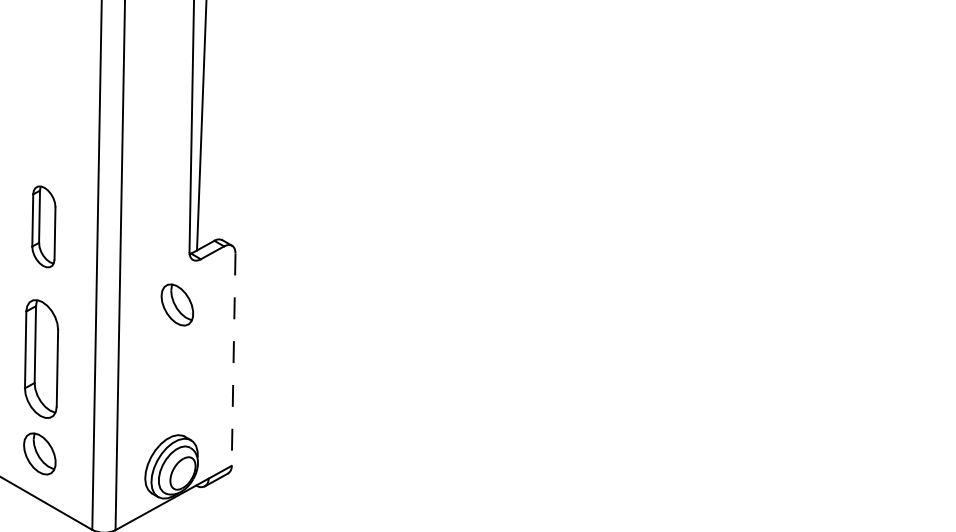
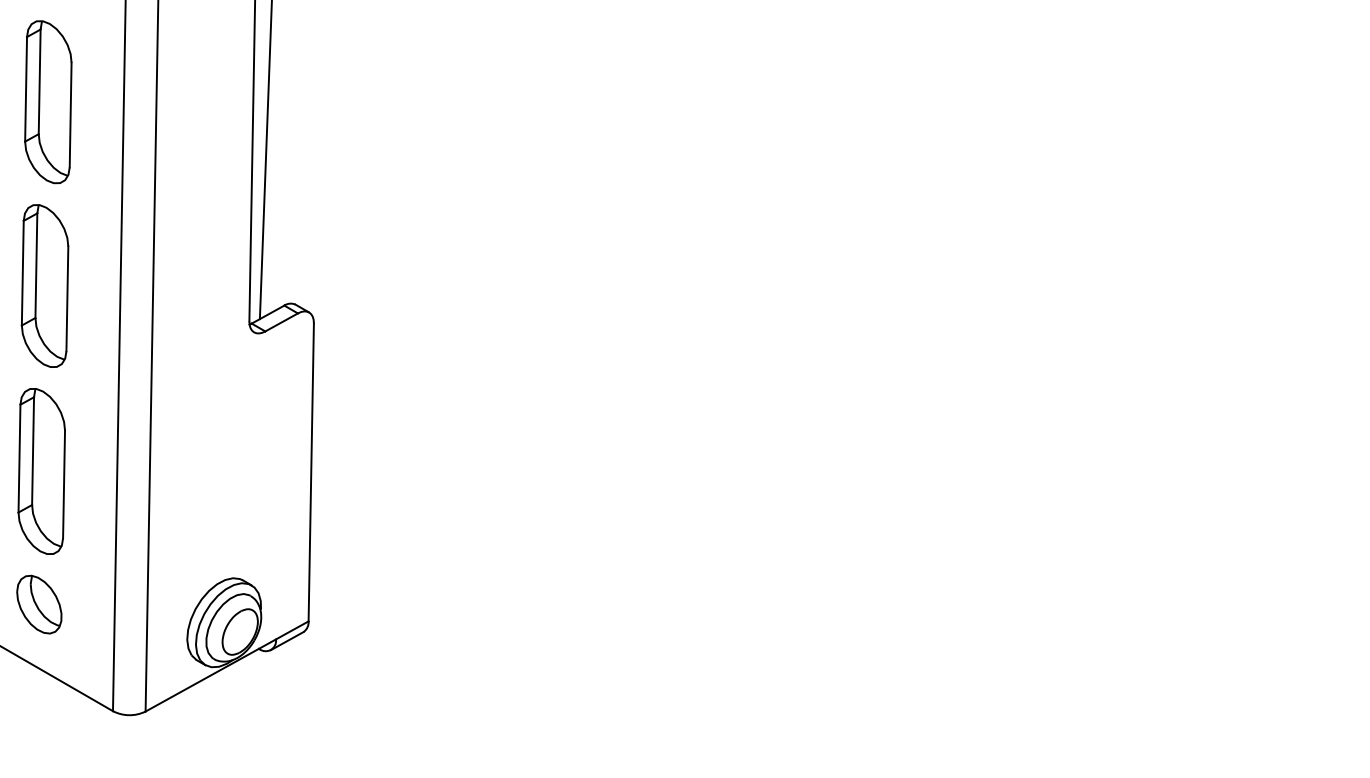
part: (46, 96) -> (48, 102), added
part: (43, 226) -> (44, 285), size x1.43
part: (177, 304) -> (232, 395), removed
line: (233, 359) -> (311, 472), dashed -> solid

